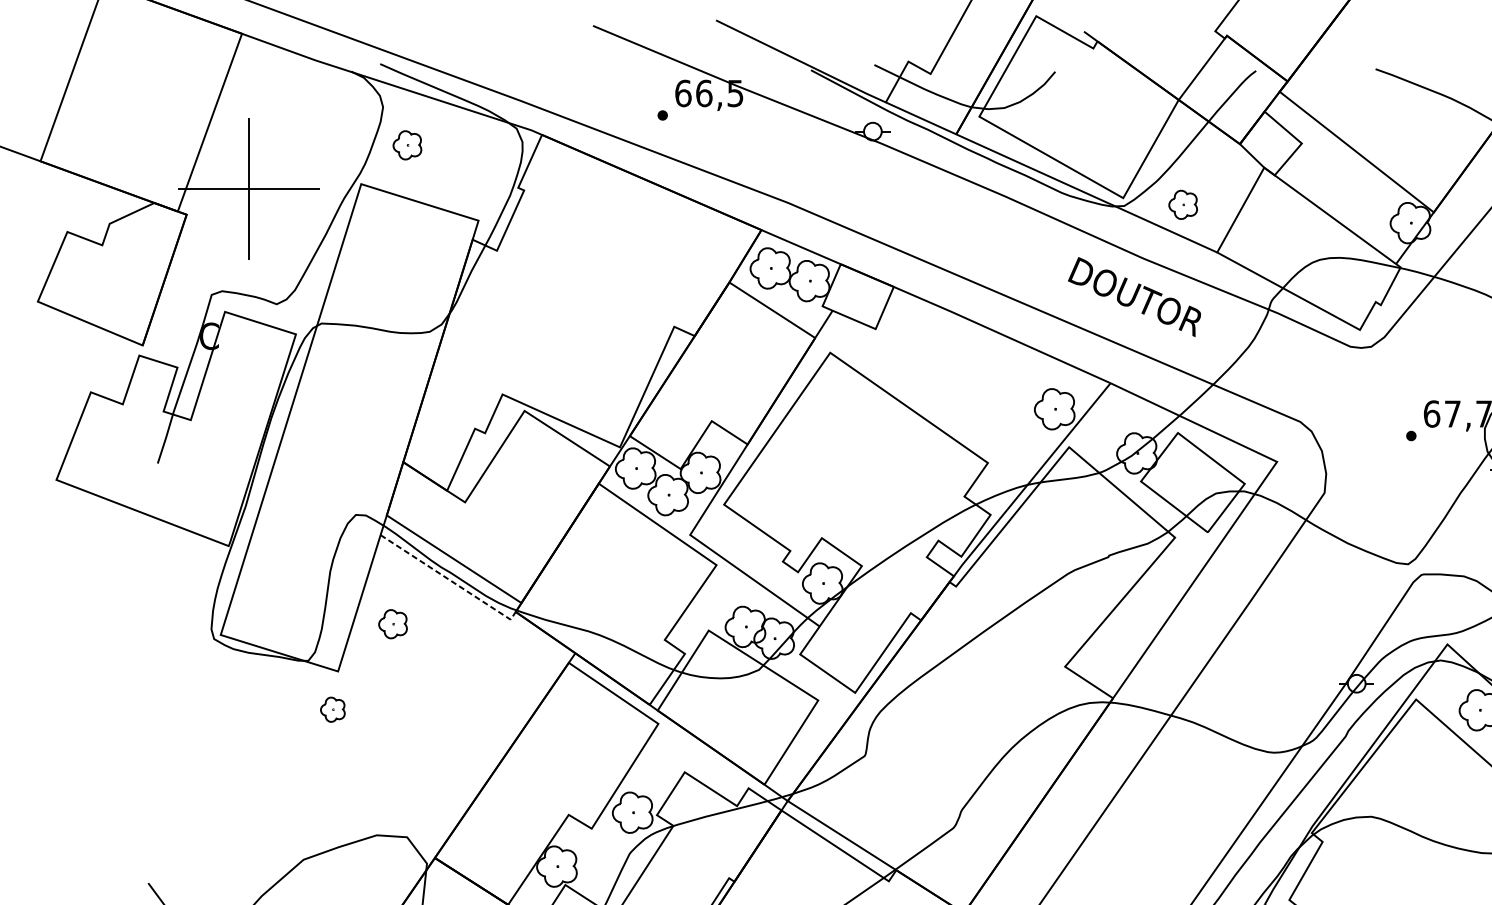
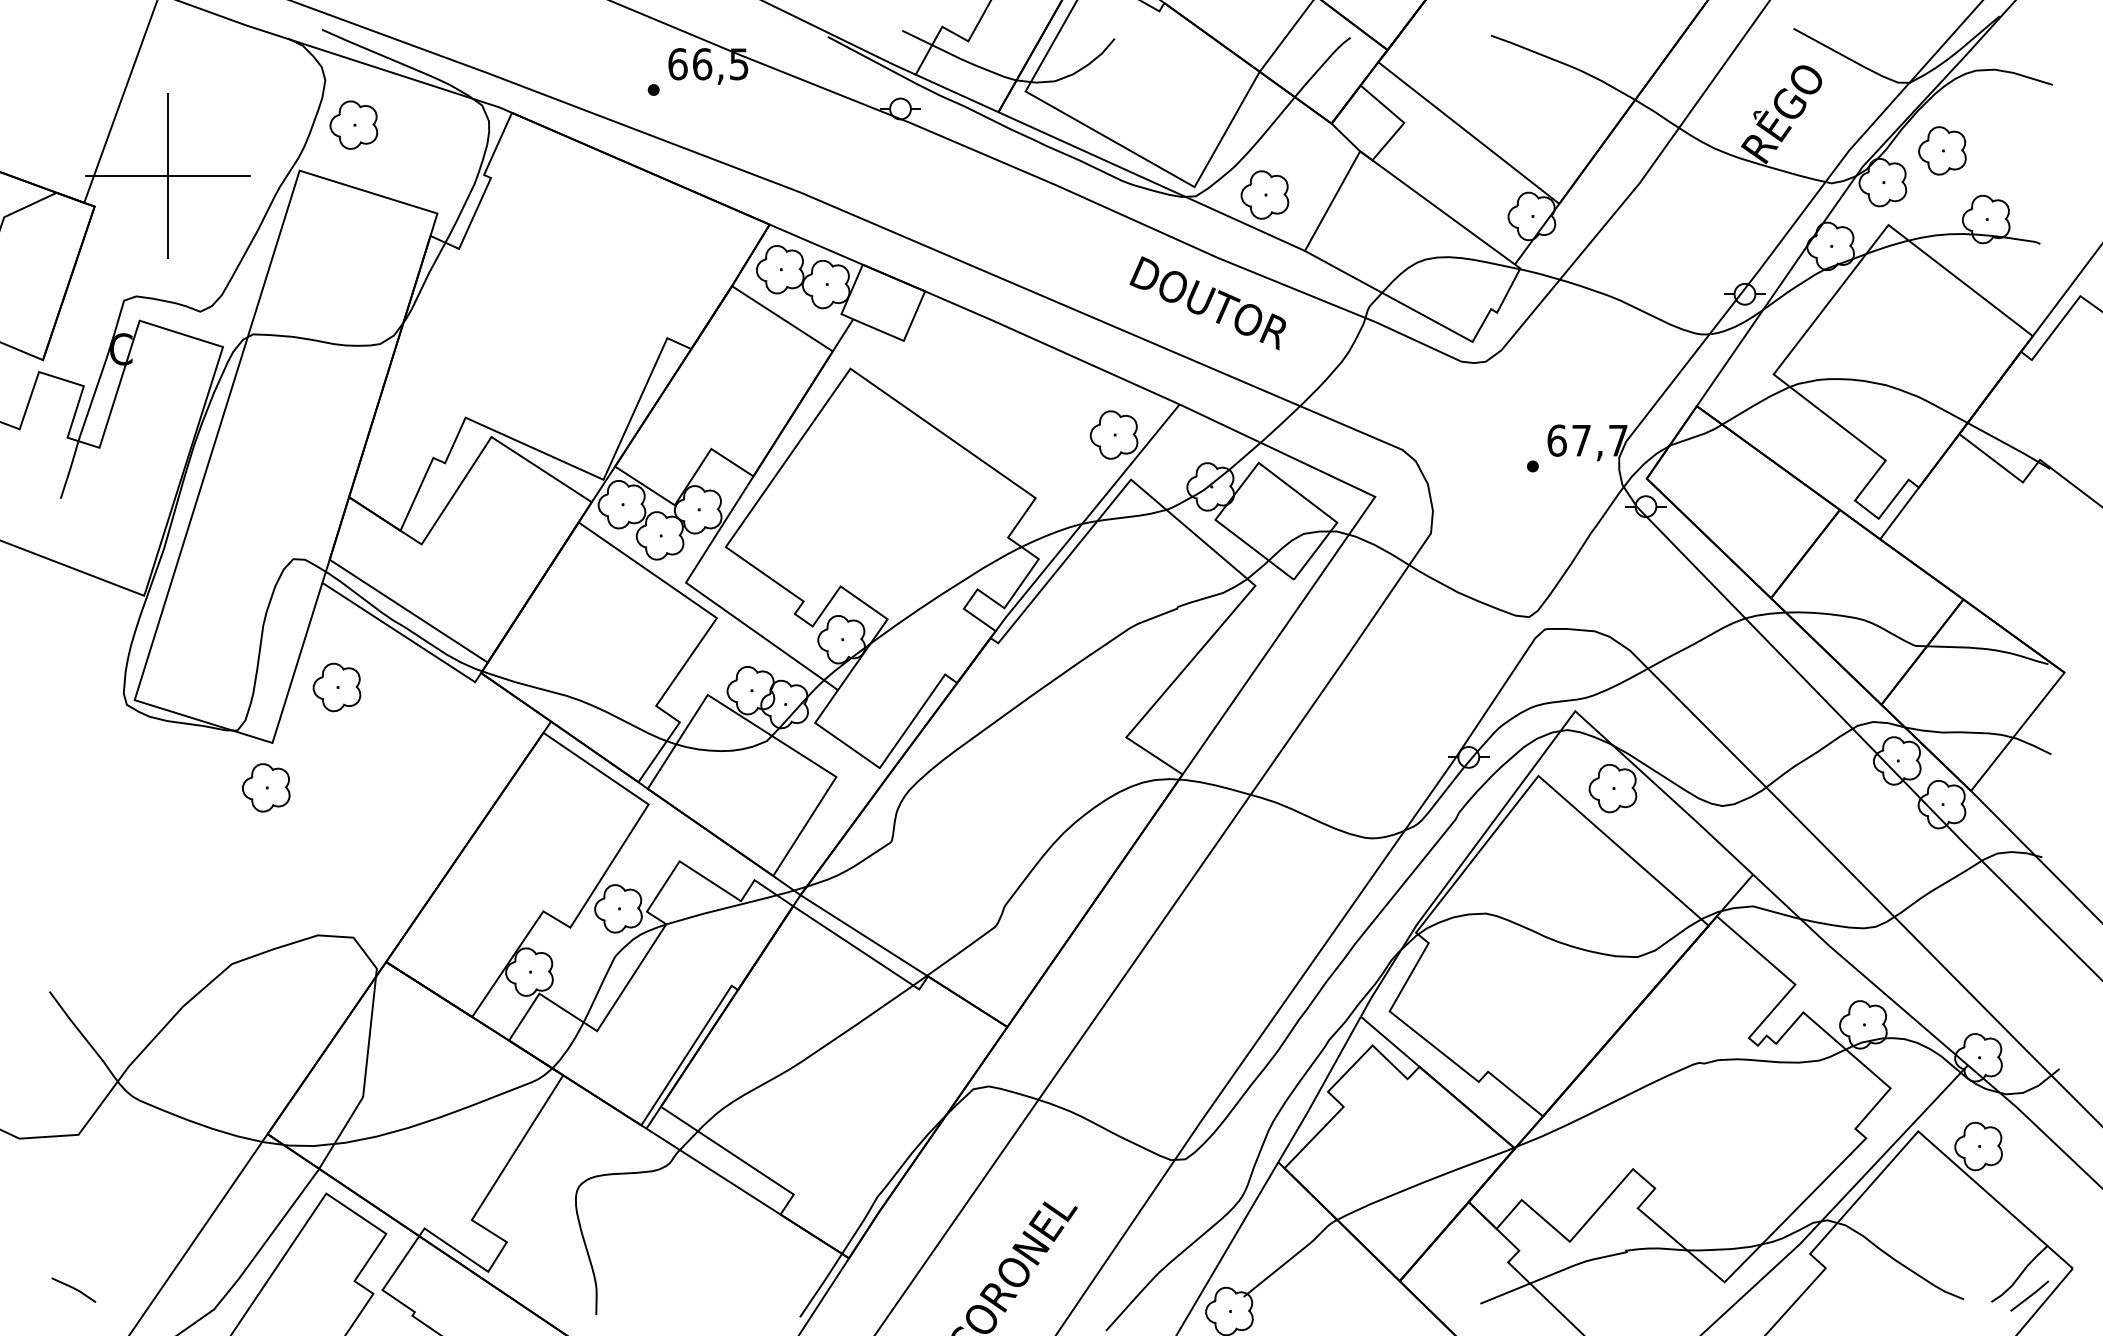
part: (407, 144) -> (353, 124), size x1.43
part: (1182, 204) -> (1264, 194), size x1.43
line: (450, 580) -> (404, 636), dashed -> solid
part: (392, 624) -> (336, 687), size x1.43
part: (333, 709) -> (266, 787), size x1.67

